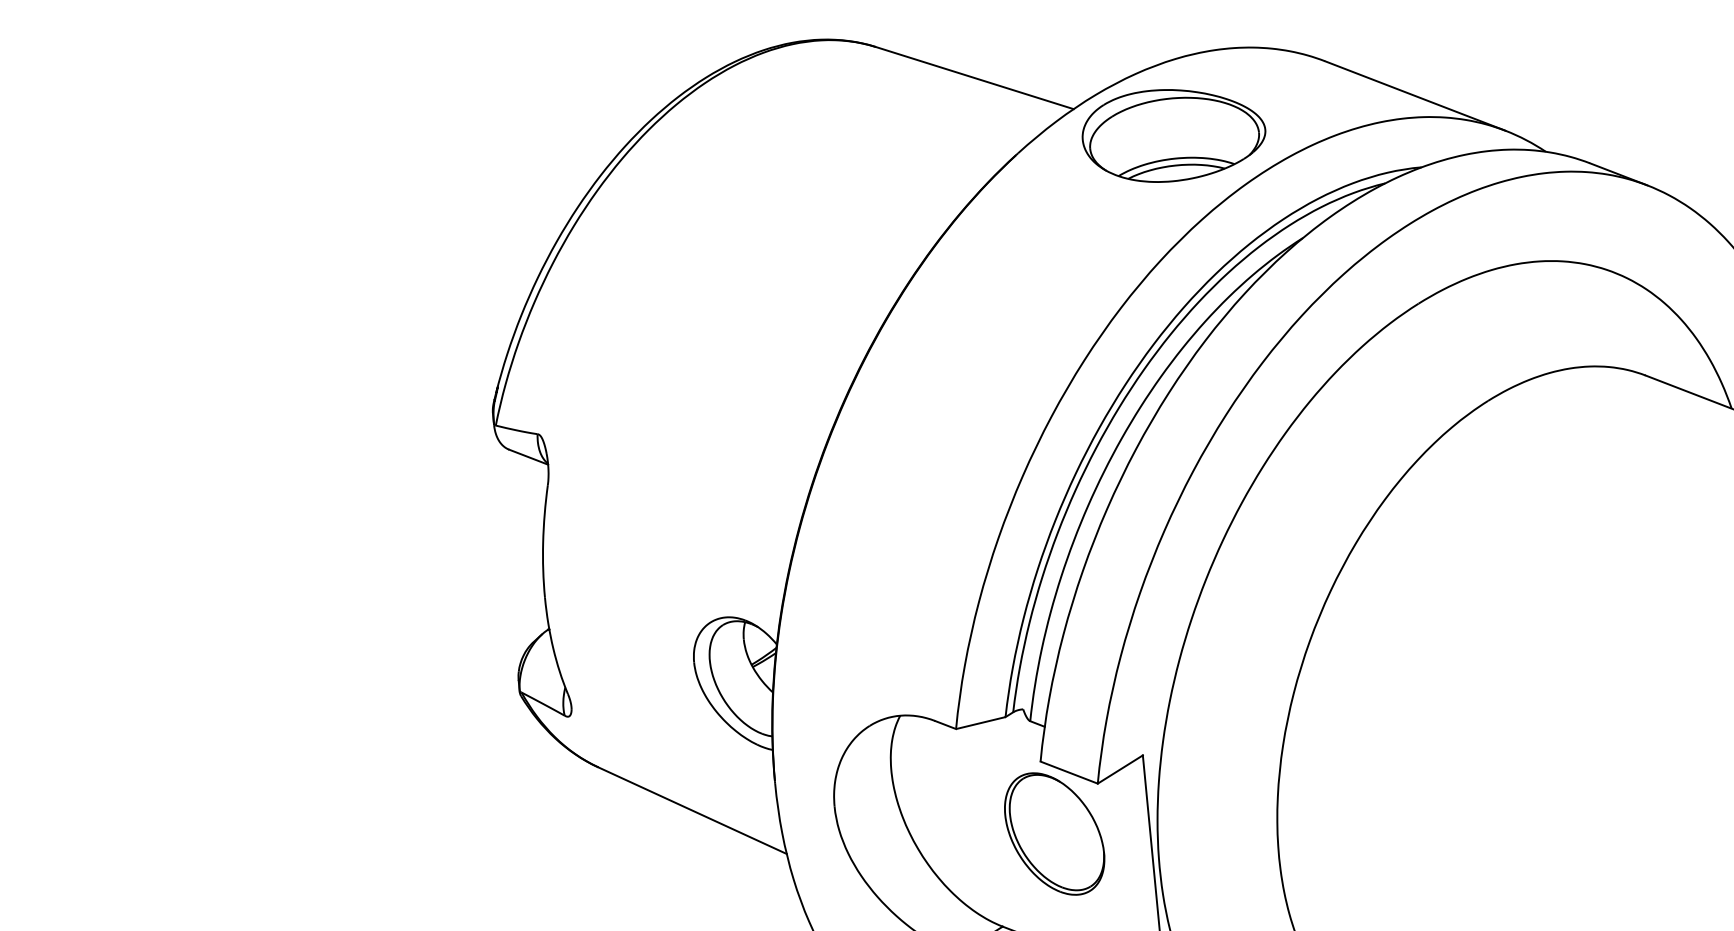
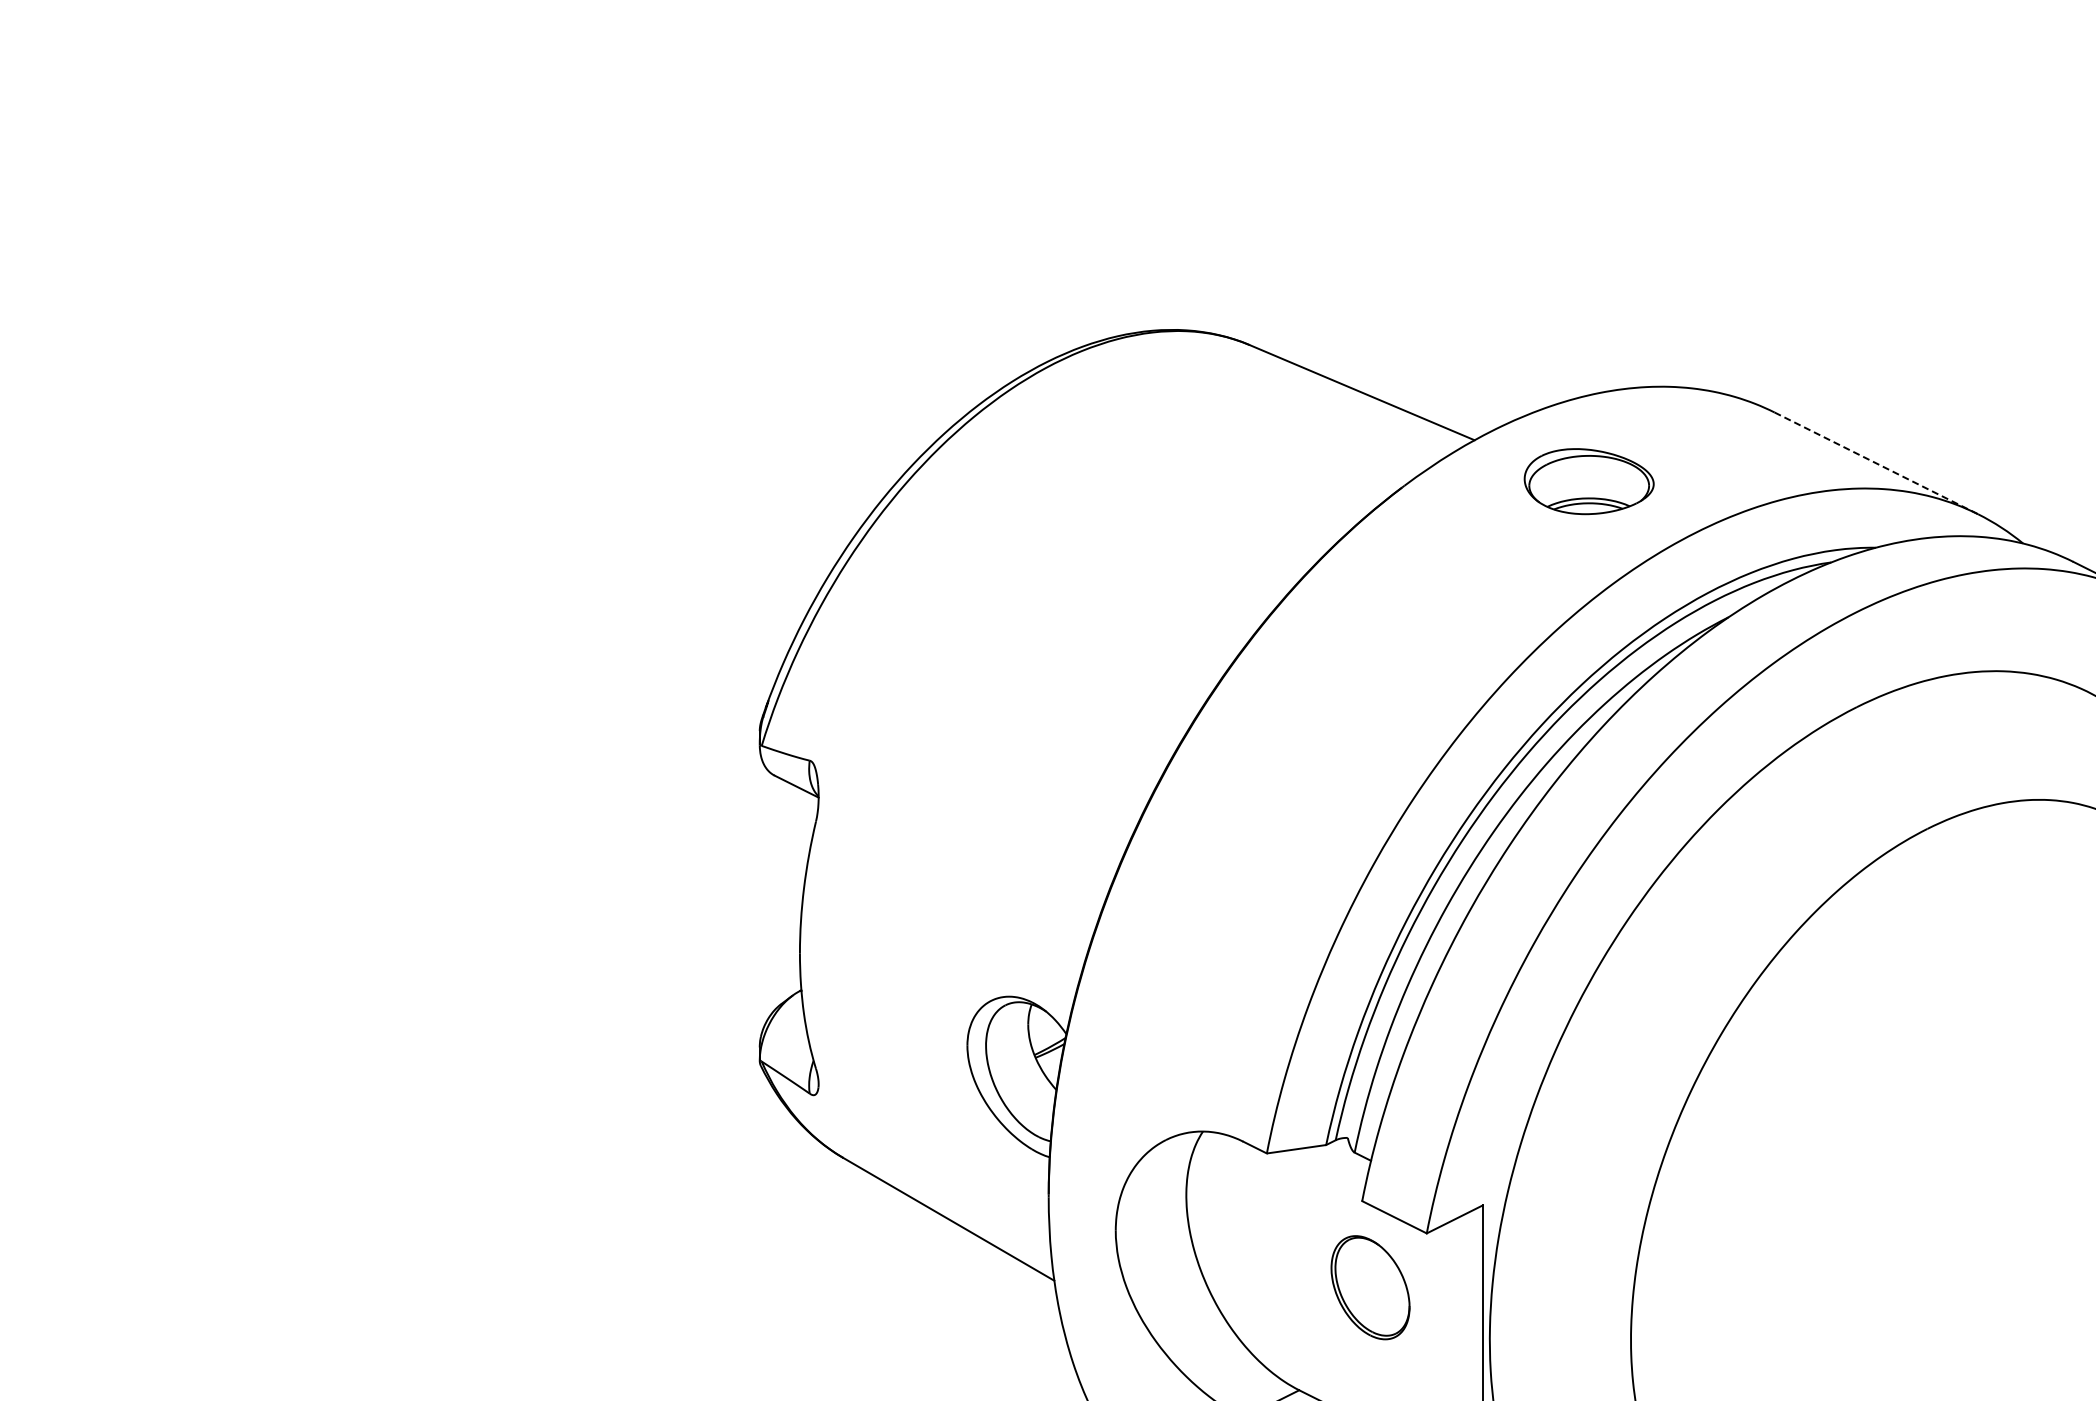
line: (1415, 96) -> (1876, 463), solid -> dashed
part: (1173, 134) -> (1588, 481), size x0.6
part: (1054, 833) -> (1370, 1287), size x0.7

